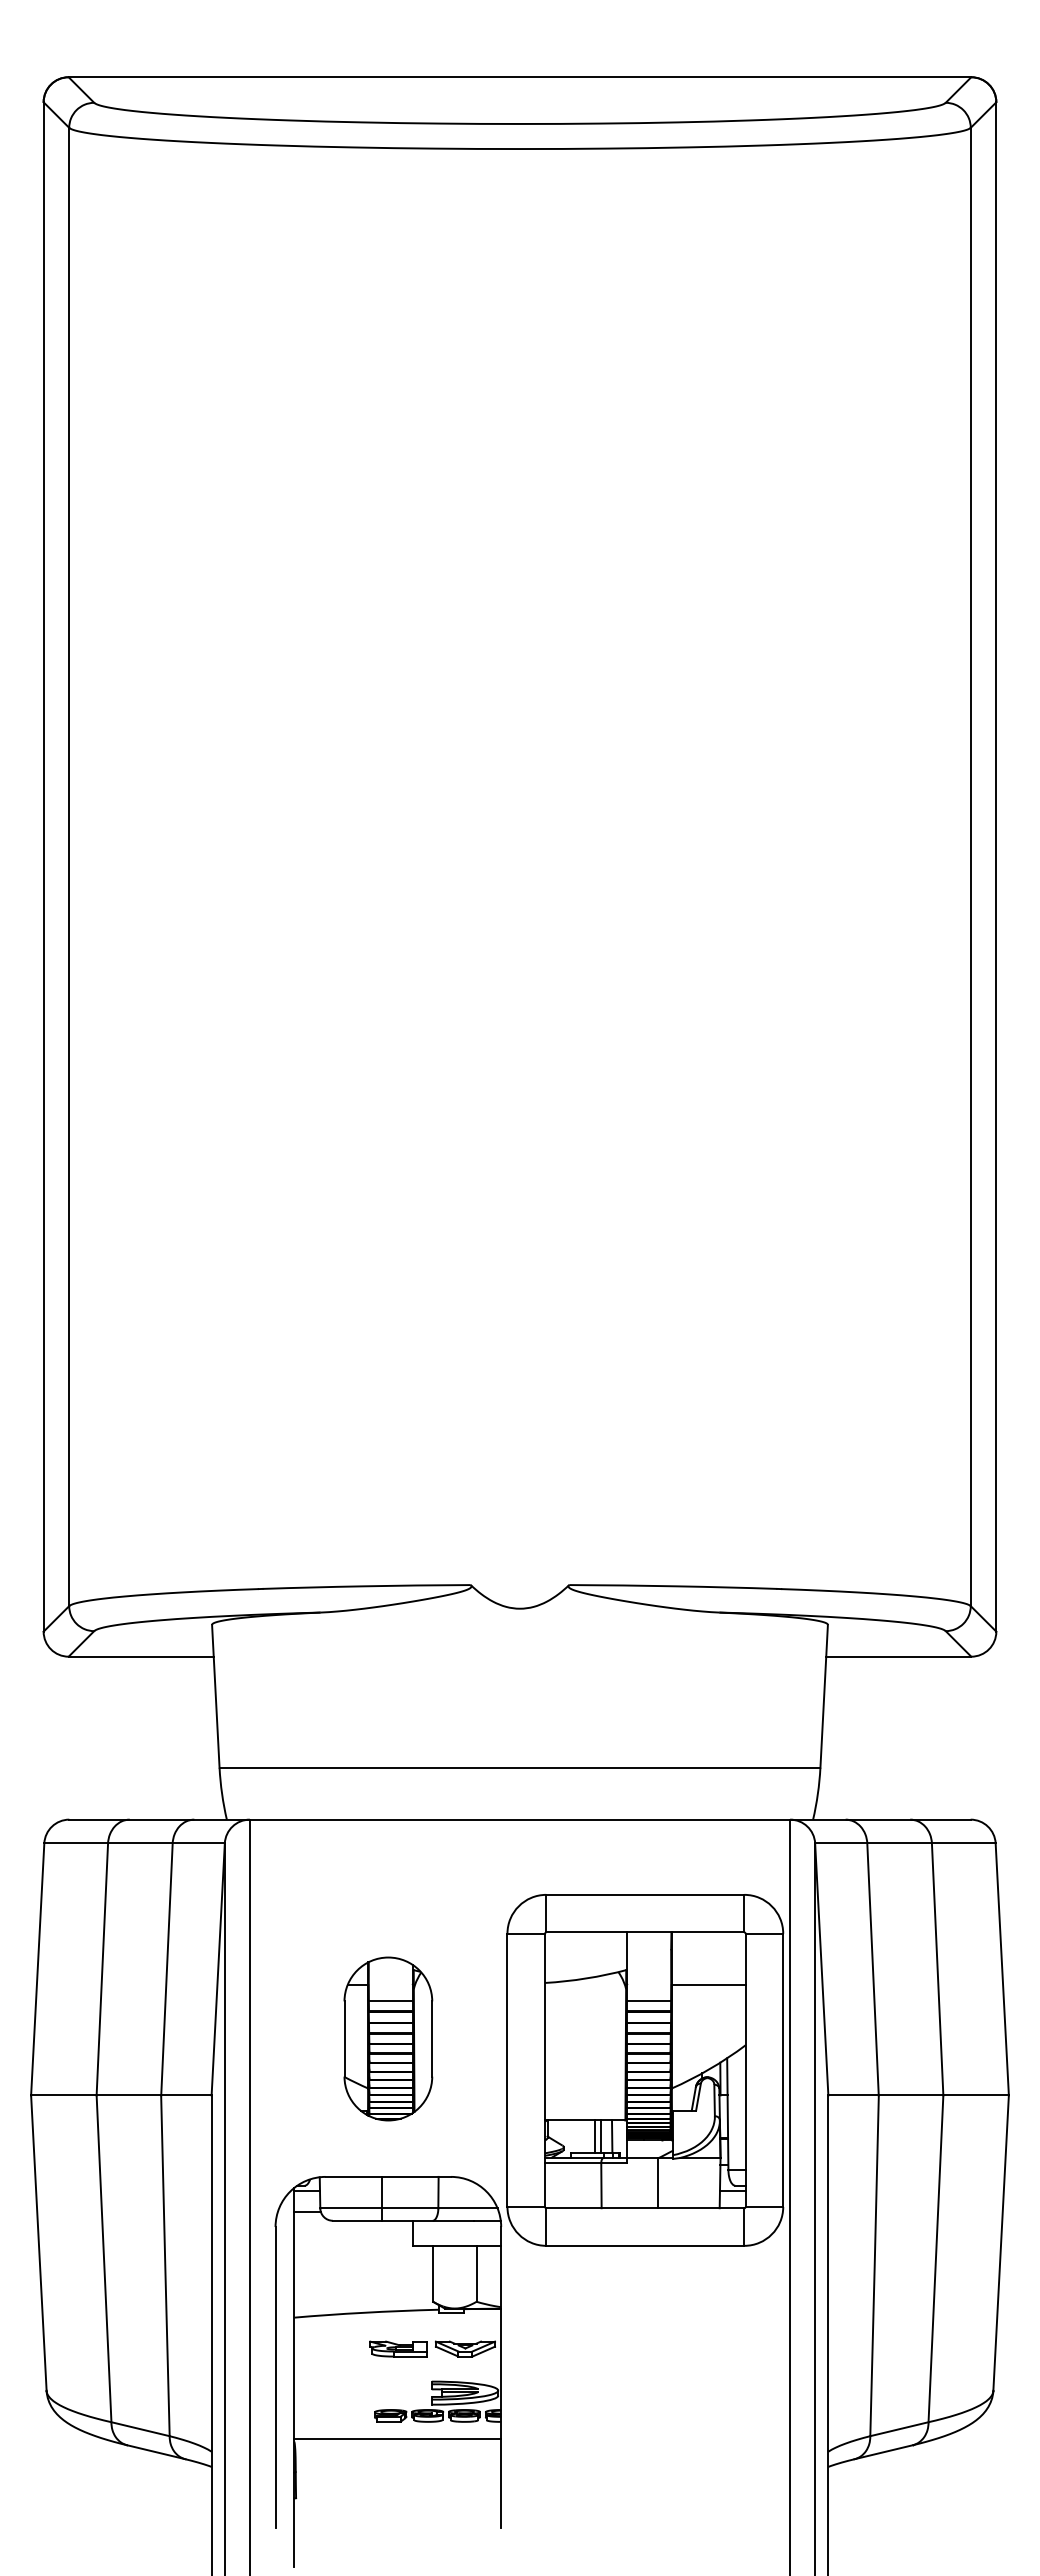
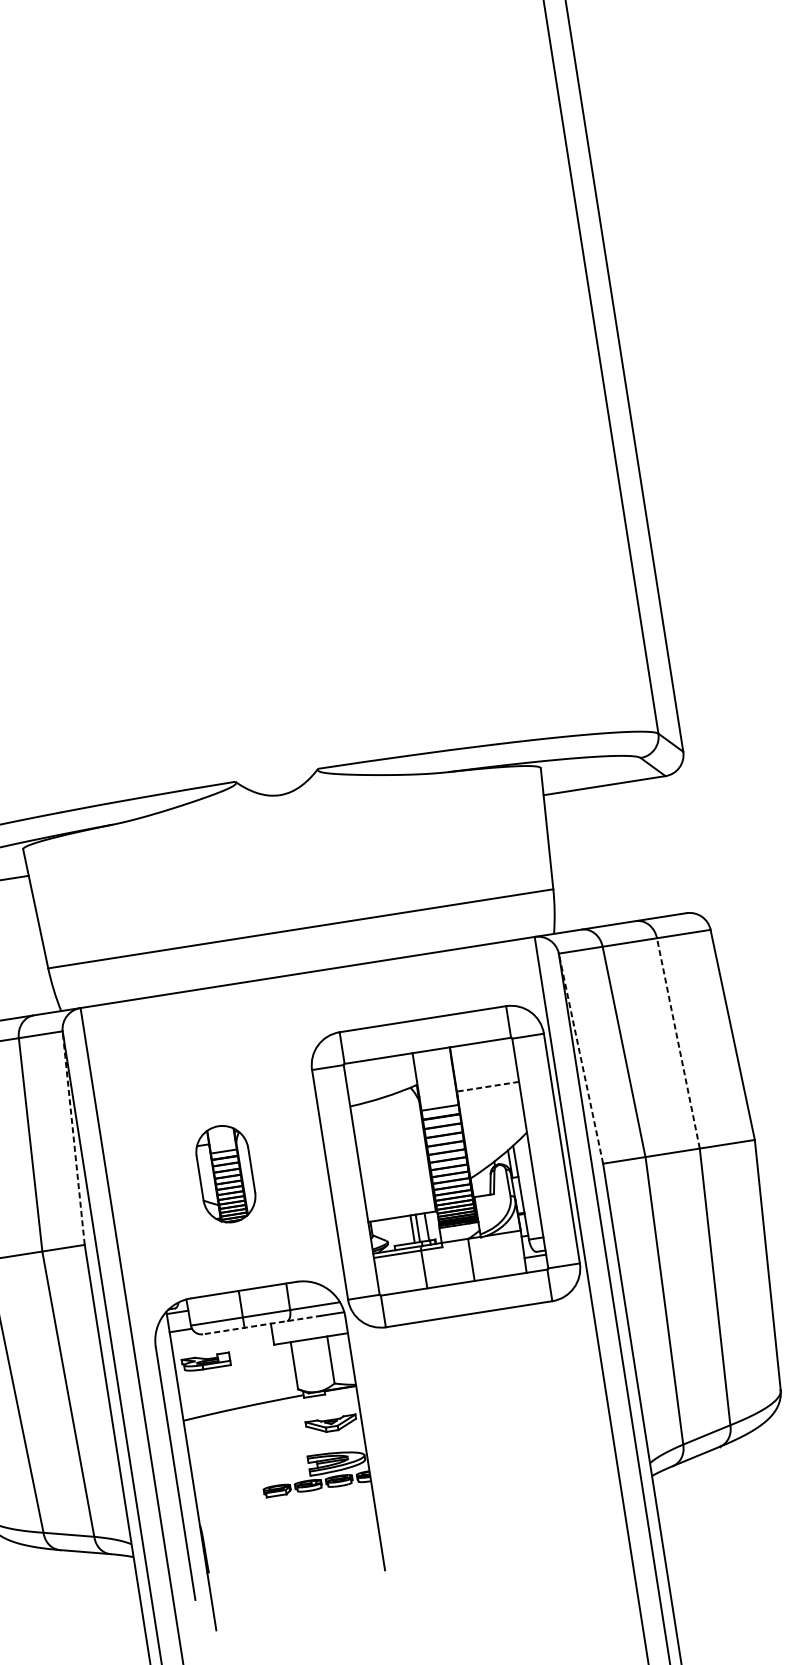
line: (218, 1968) -> (73, 1137), solid -> dashed
line: (821, 1968) -> (580, 1057), solid -> dashed
line: (937, 1968) -> (678, 1042), solid -> dashed
line: (708, 1985) -> (487, 1087), solid -> dashed
part: (388, 2038) -> (225, 1173), size x0.7
line: (403, 2220) -> (262, 1324), solid -> dashed
part: (398, 2348) -> (206, 1361), moved
line: (397, 2438) -> (286, 1508), removed

